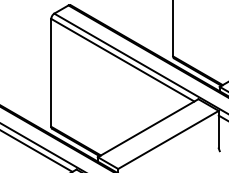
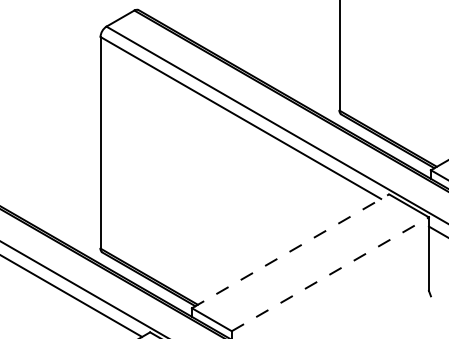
line: (148, 127) -> (291, 249), solid -> dashed
line: (168, 139) -> (330, 273), solid -> dashed

